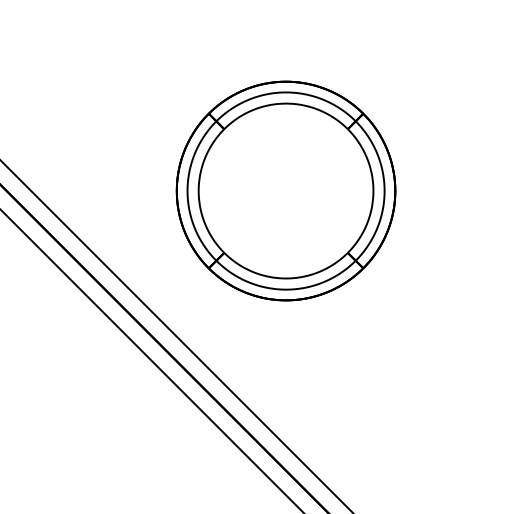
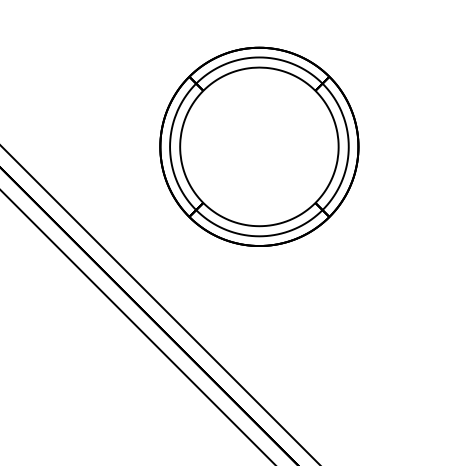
part: (285, 190) -> (258, 146), moved

